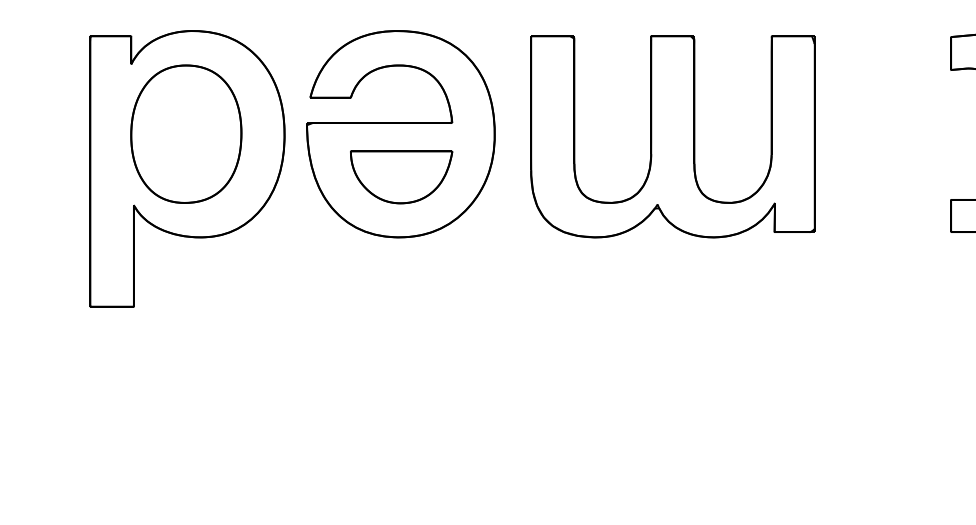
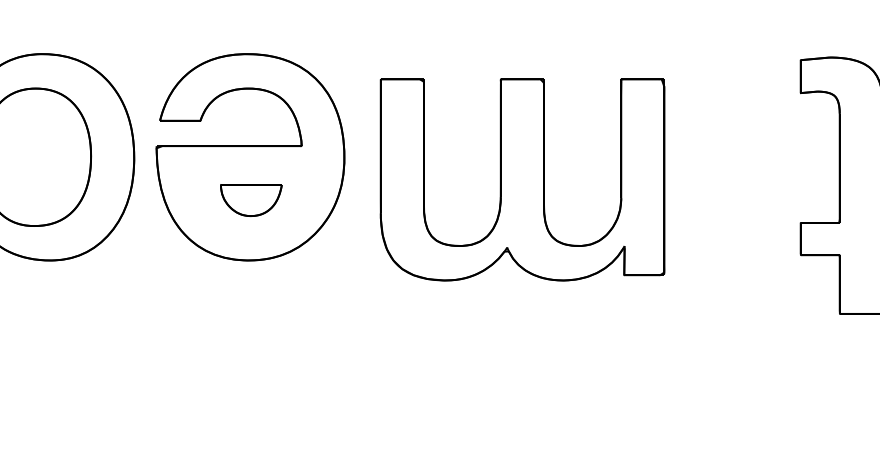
part: (672, 136) -> (522, 179), moved
part: (401, 177) -> (251, 200), size x0.6

